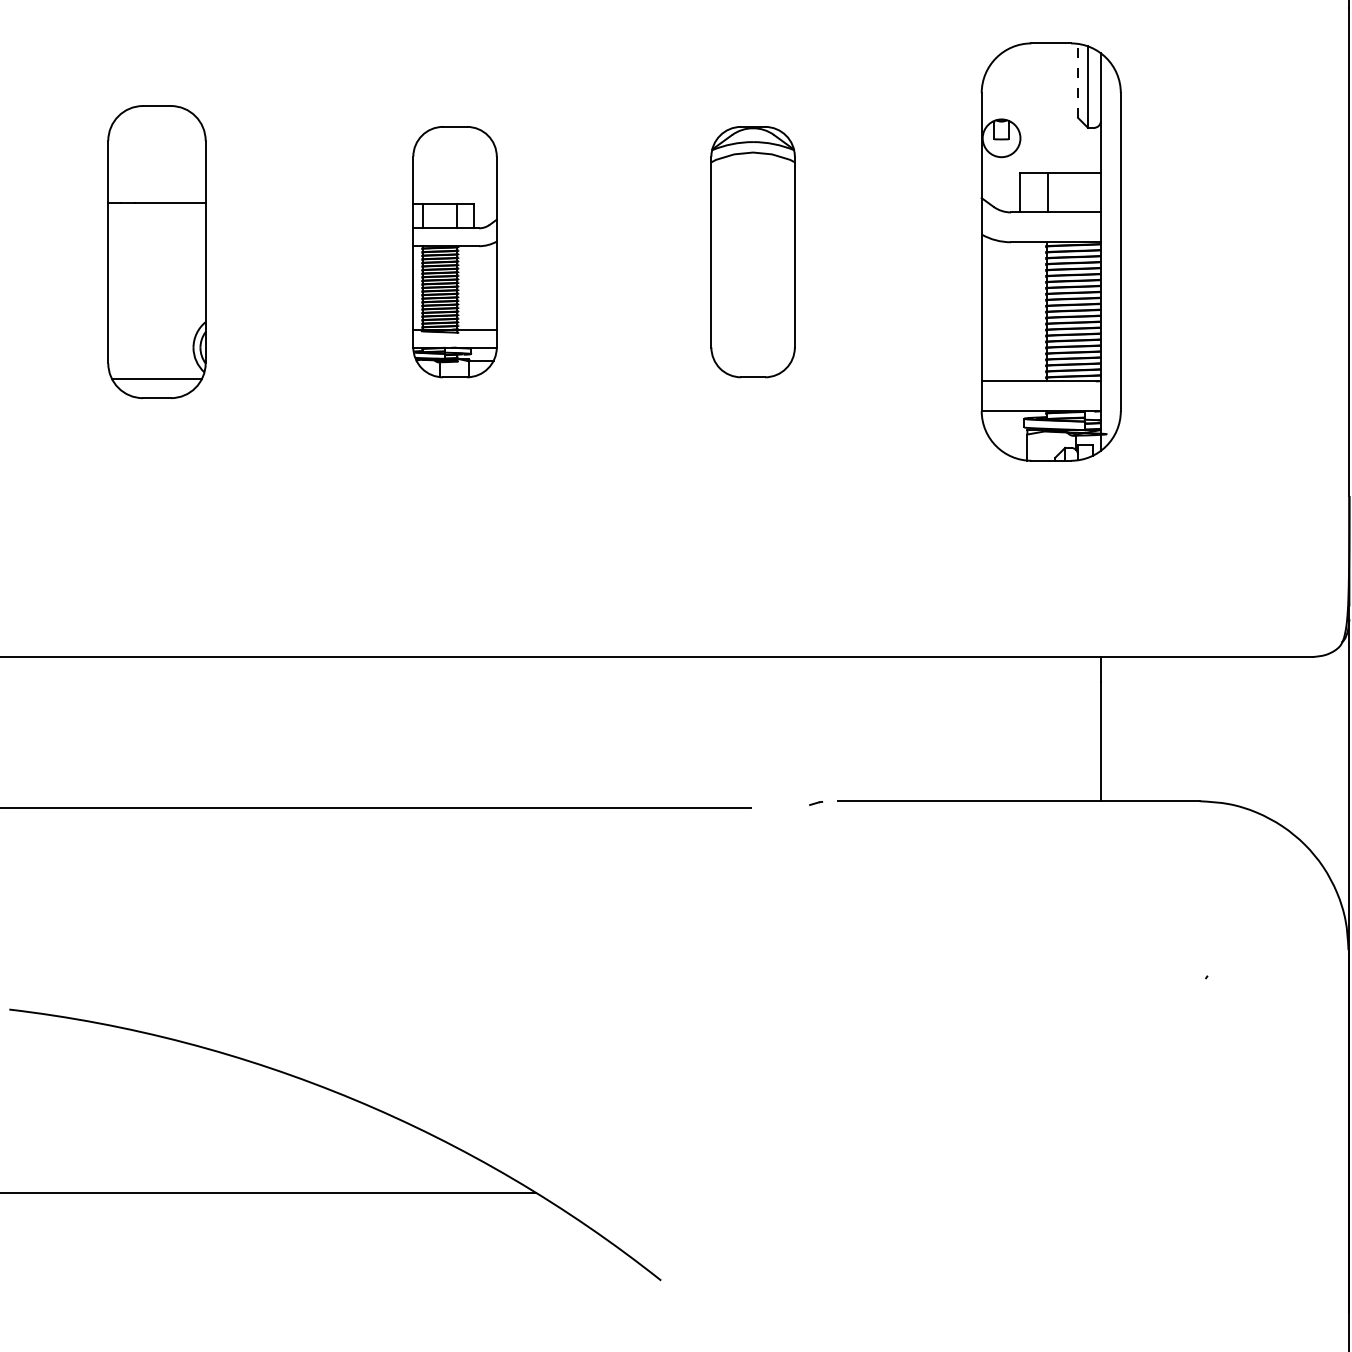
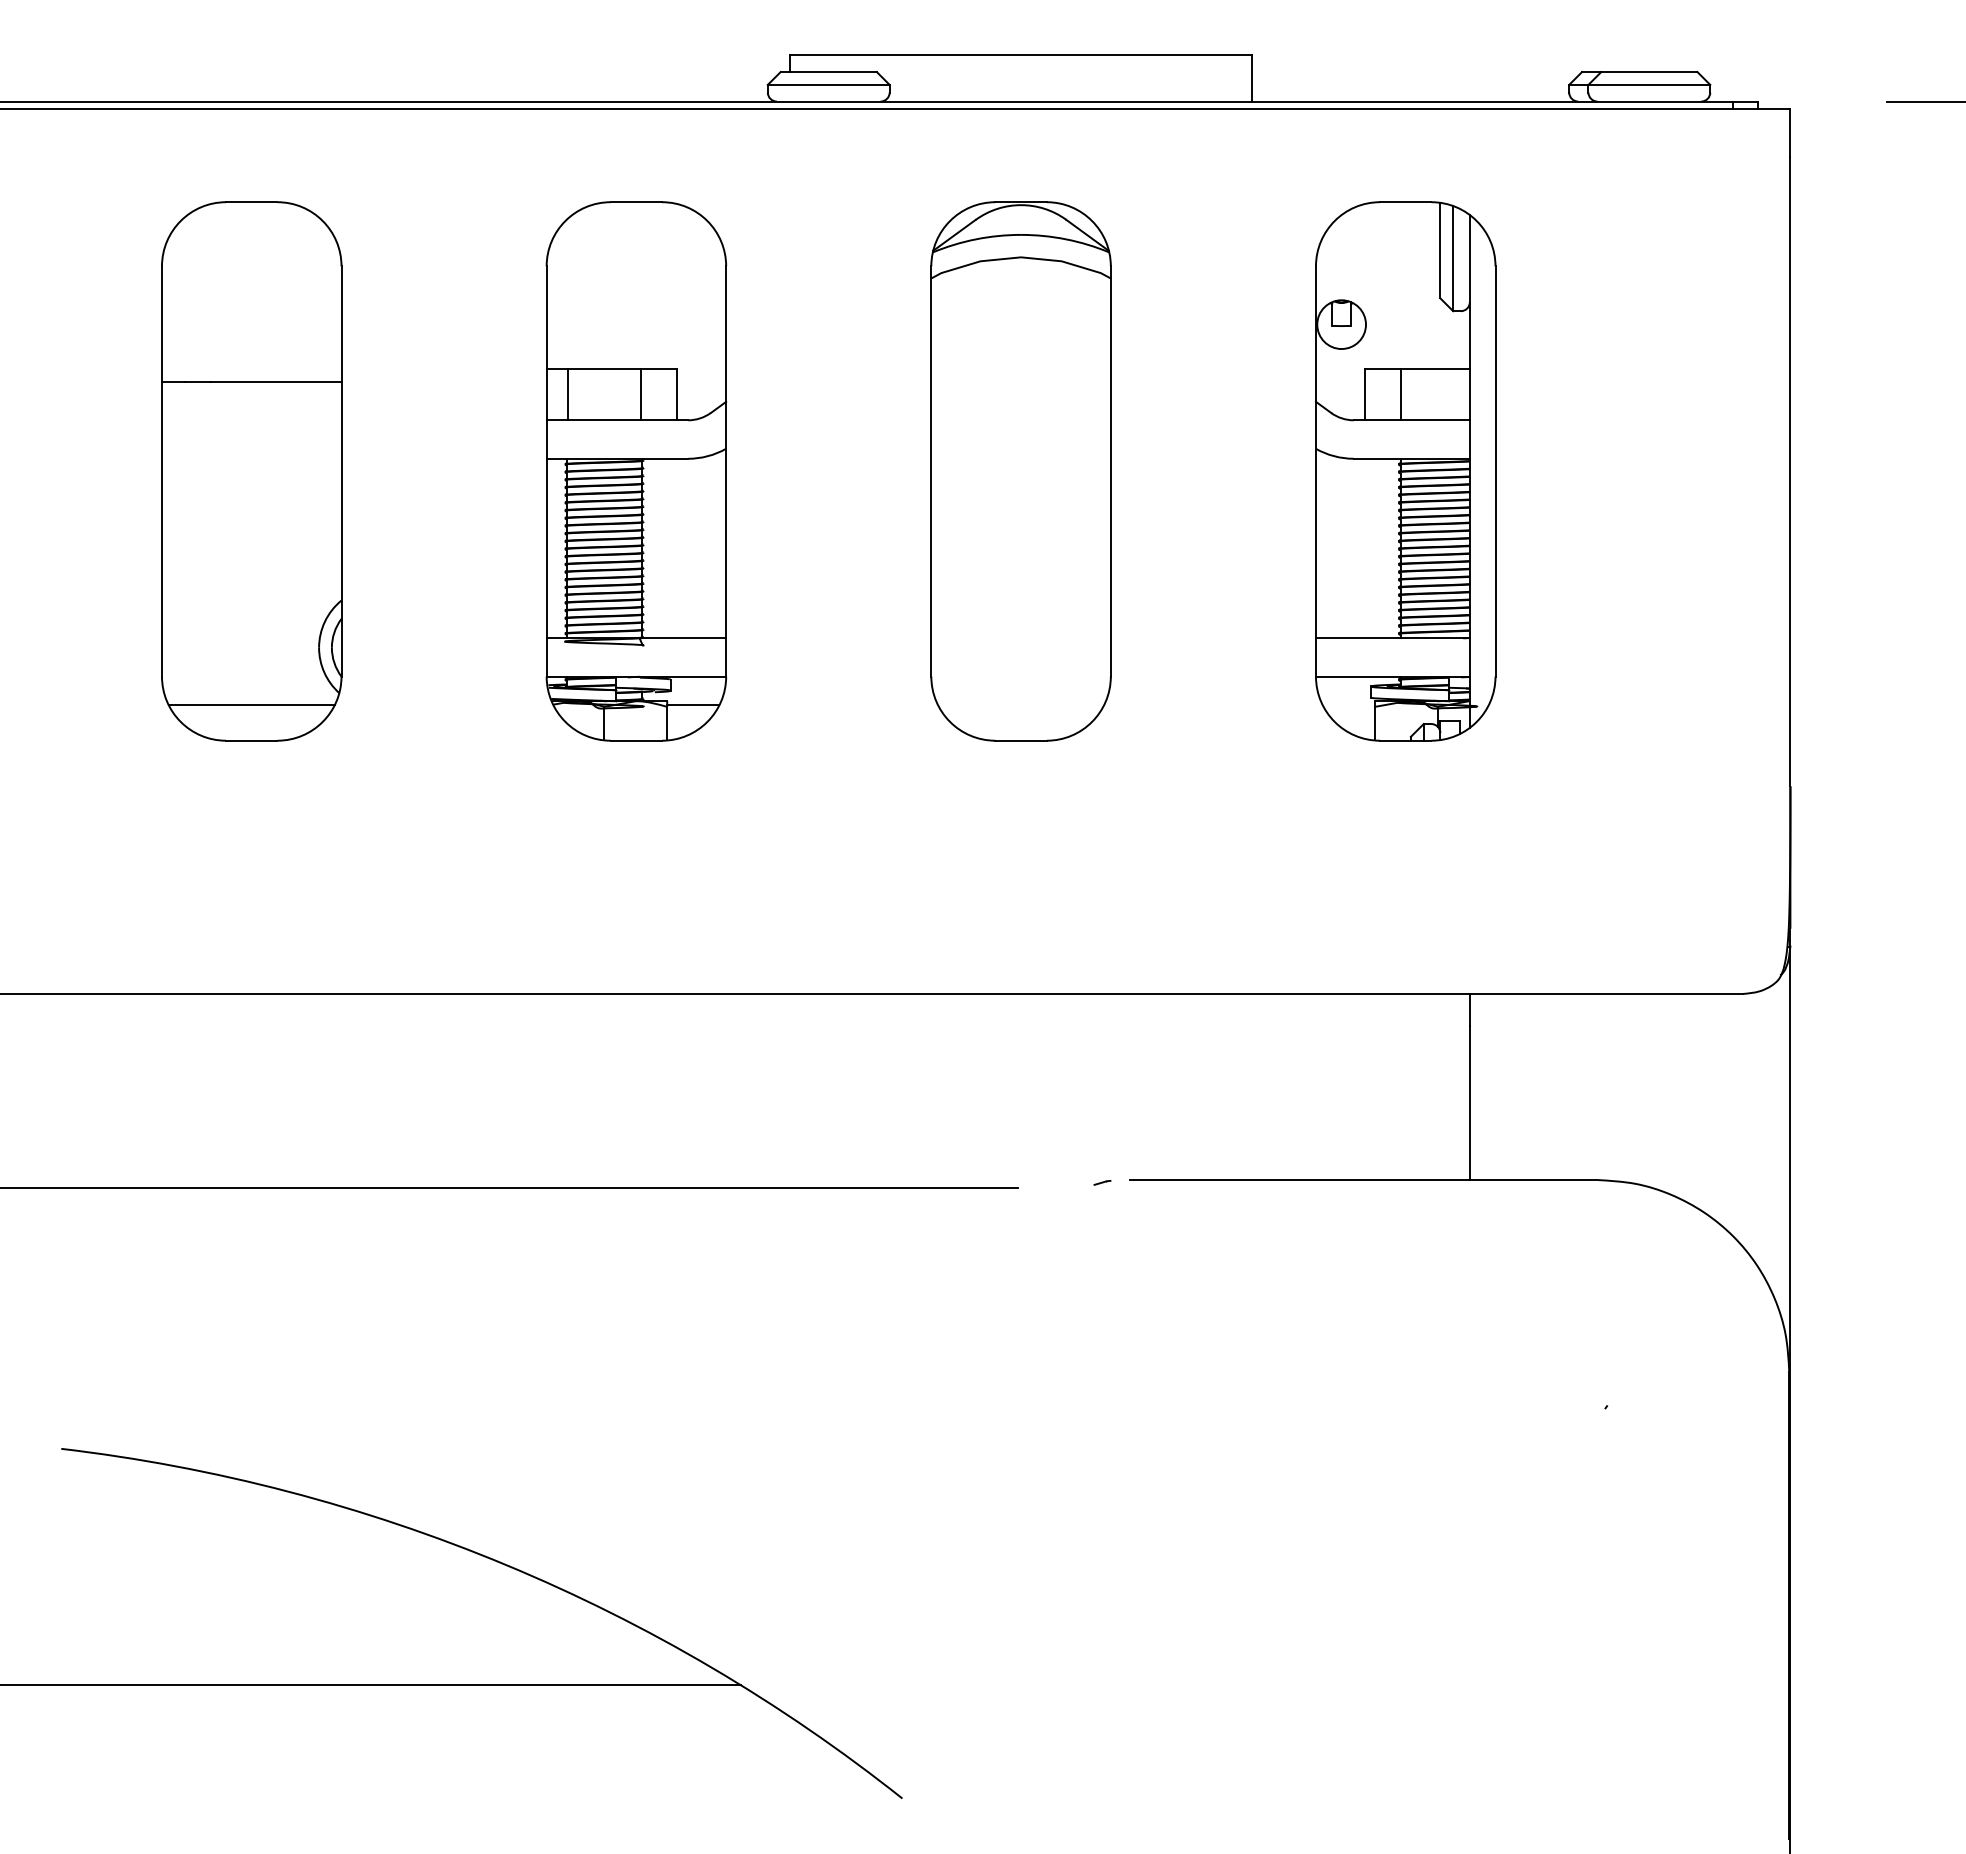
line: (1078, 80) -> (1440, 250), dashed -> solid
part: (156, 252) -> (251, 471), size x1.43
part: (455, 252) -> (636, 471), size x1.67
part: (752, 252) -> (1020, 471), size x1.67

